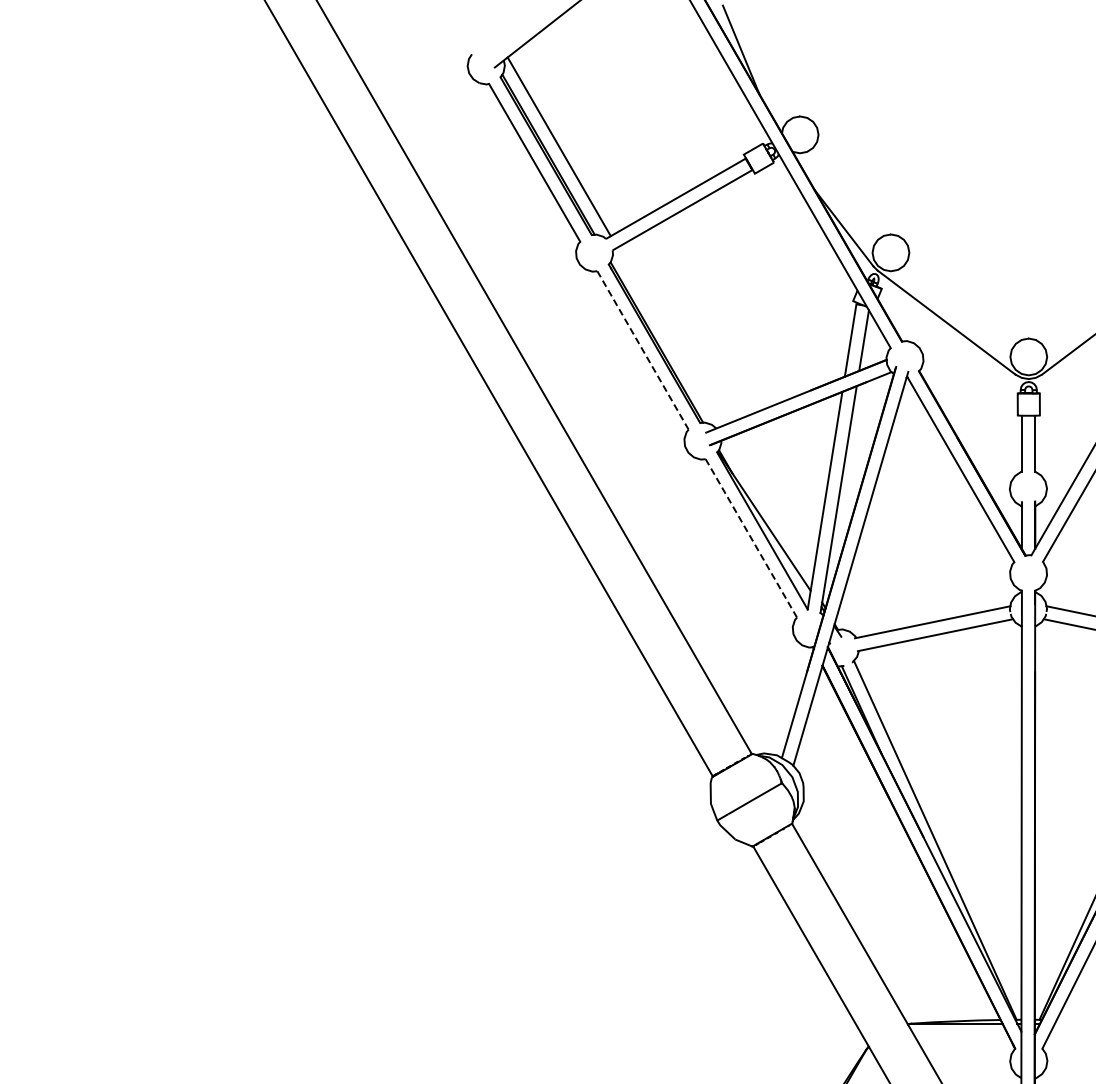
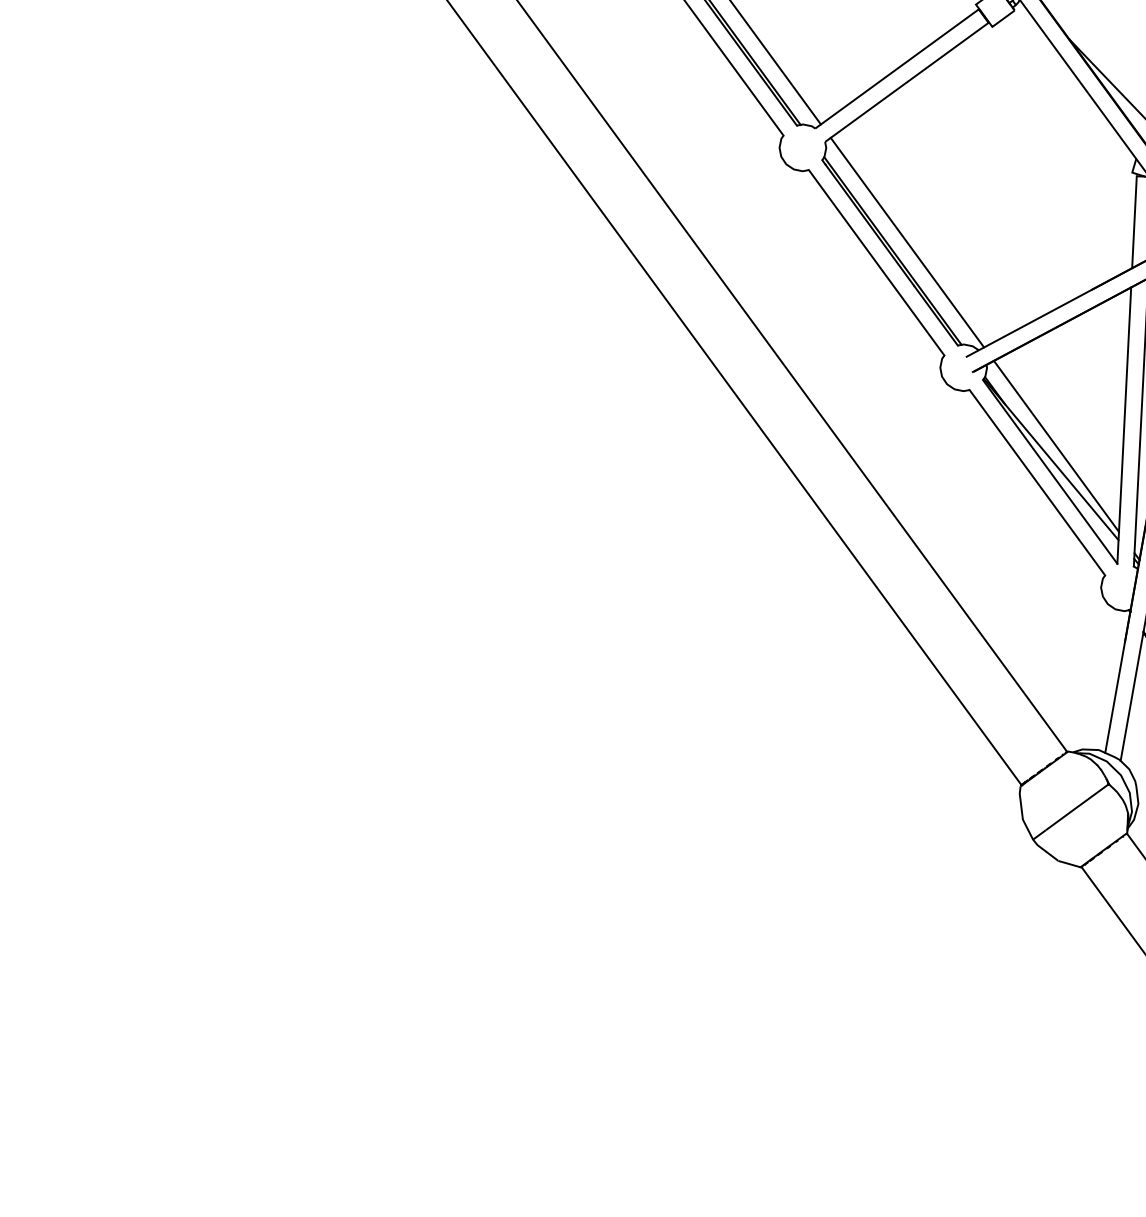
line: (668, 336) -> (906, 241), added
line: (642, 350) -> (875, 262), dashed -> solid
line: (769, 511) -> (1056, 446), added
line: (751, 537) -> (1037, 481), dashed -> solid

